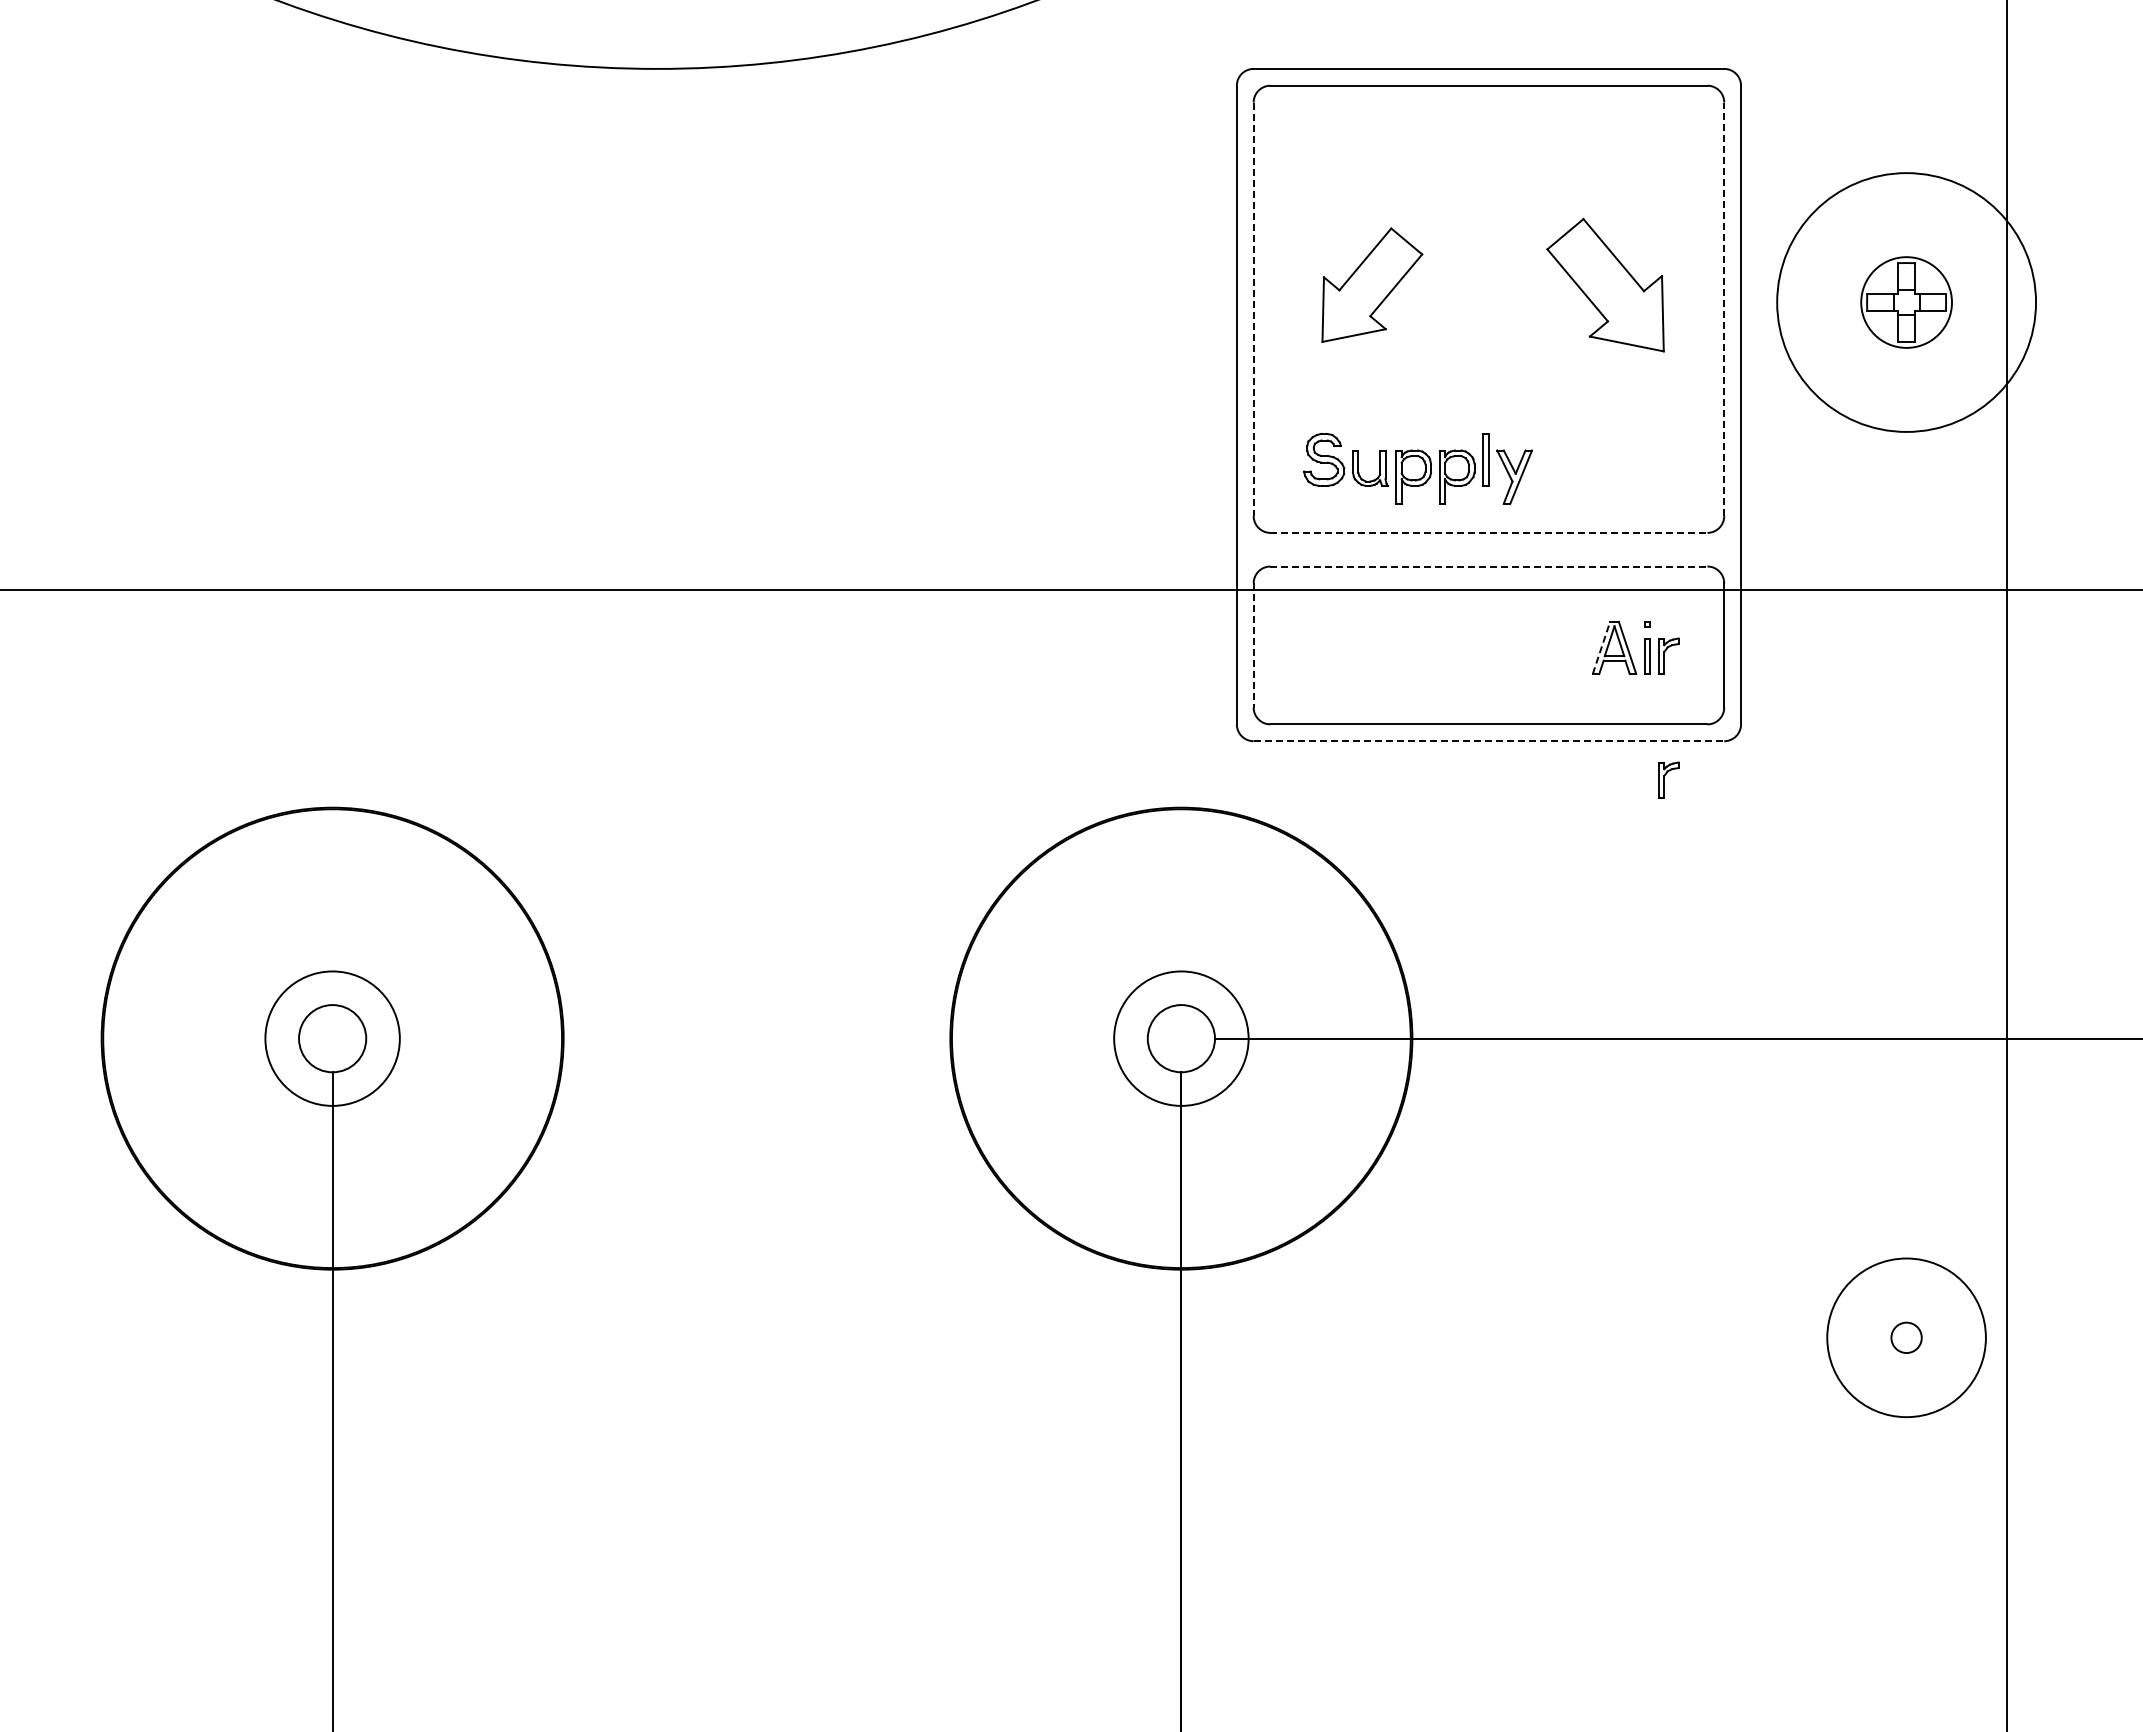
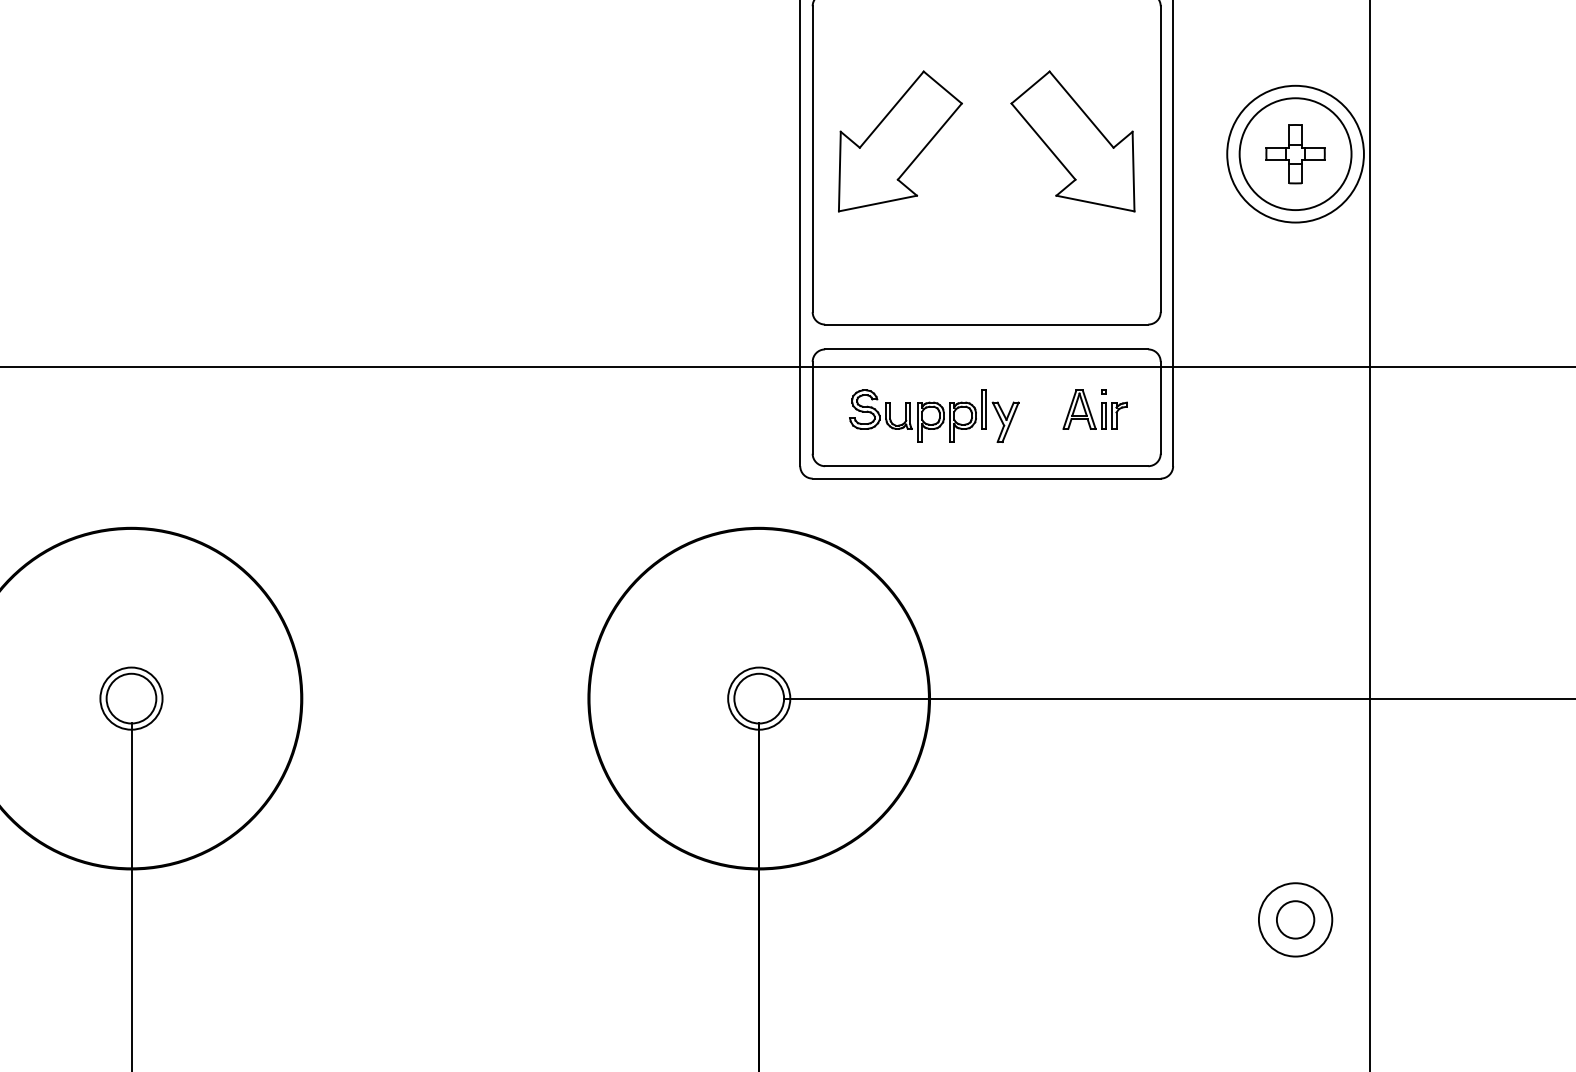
part: (1372, 284) -> (900, 140), size x1.67
part: (1605, 284) -> (1072, 140), size x1.43
circle: (1906, 302) -> (1295, 154), size x0.71
circle: (1906, 302) -> (1295, 154), size x1.67
line: (1253, 309) -> (812, 159), dashed -> solid
line: (1724, 309) -> (1160, 159), dashed -> solid
part: (1417, 468) -> (933, 415), moved
line: (1489, 532) -> (987, 324), dashed -> solid
line: (1489, 566) -> (987, 349), dashed -> solid
line: (1253, 645) -> (812, 407), dashed -> solid
line: (1601, 647) -> (1069, 409), dashed -> solid
line: (1489, 741) -> (987, 478), dashed -> solid
part: (1668, 779) -> (1119, 506), removed
circle: (332, 1038) -> (131, 698), size x0.62
circle: (1181, 1038) -> (759, 698), size x0.62
circle: (1906, 1337) -> (1295, 919), size x0.62
circle: (1906, 1337) -> (1295, 919), size x1.67

